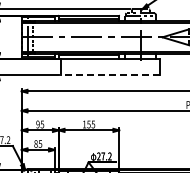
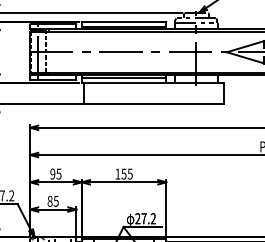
line: (110, 74) -> (154, 104), dashed -> solid

